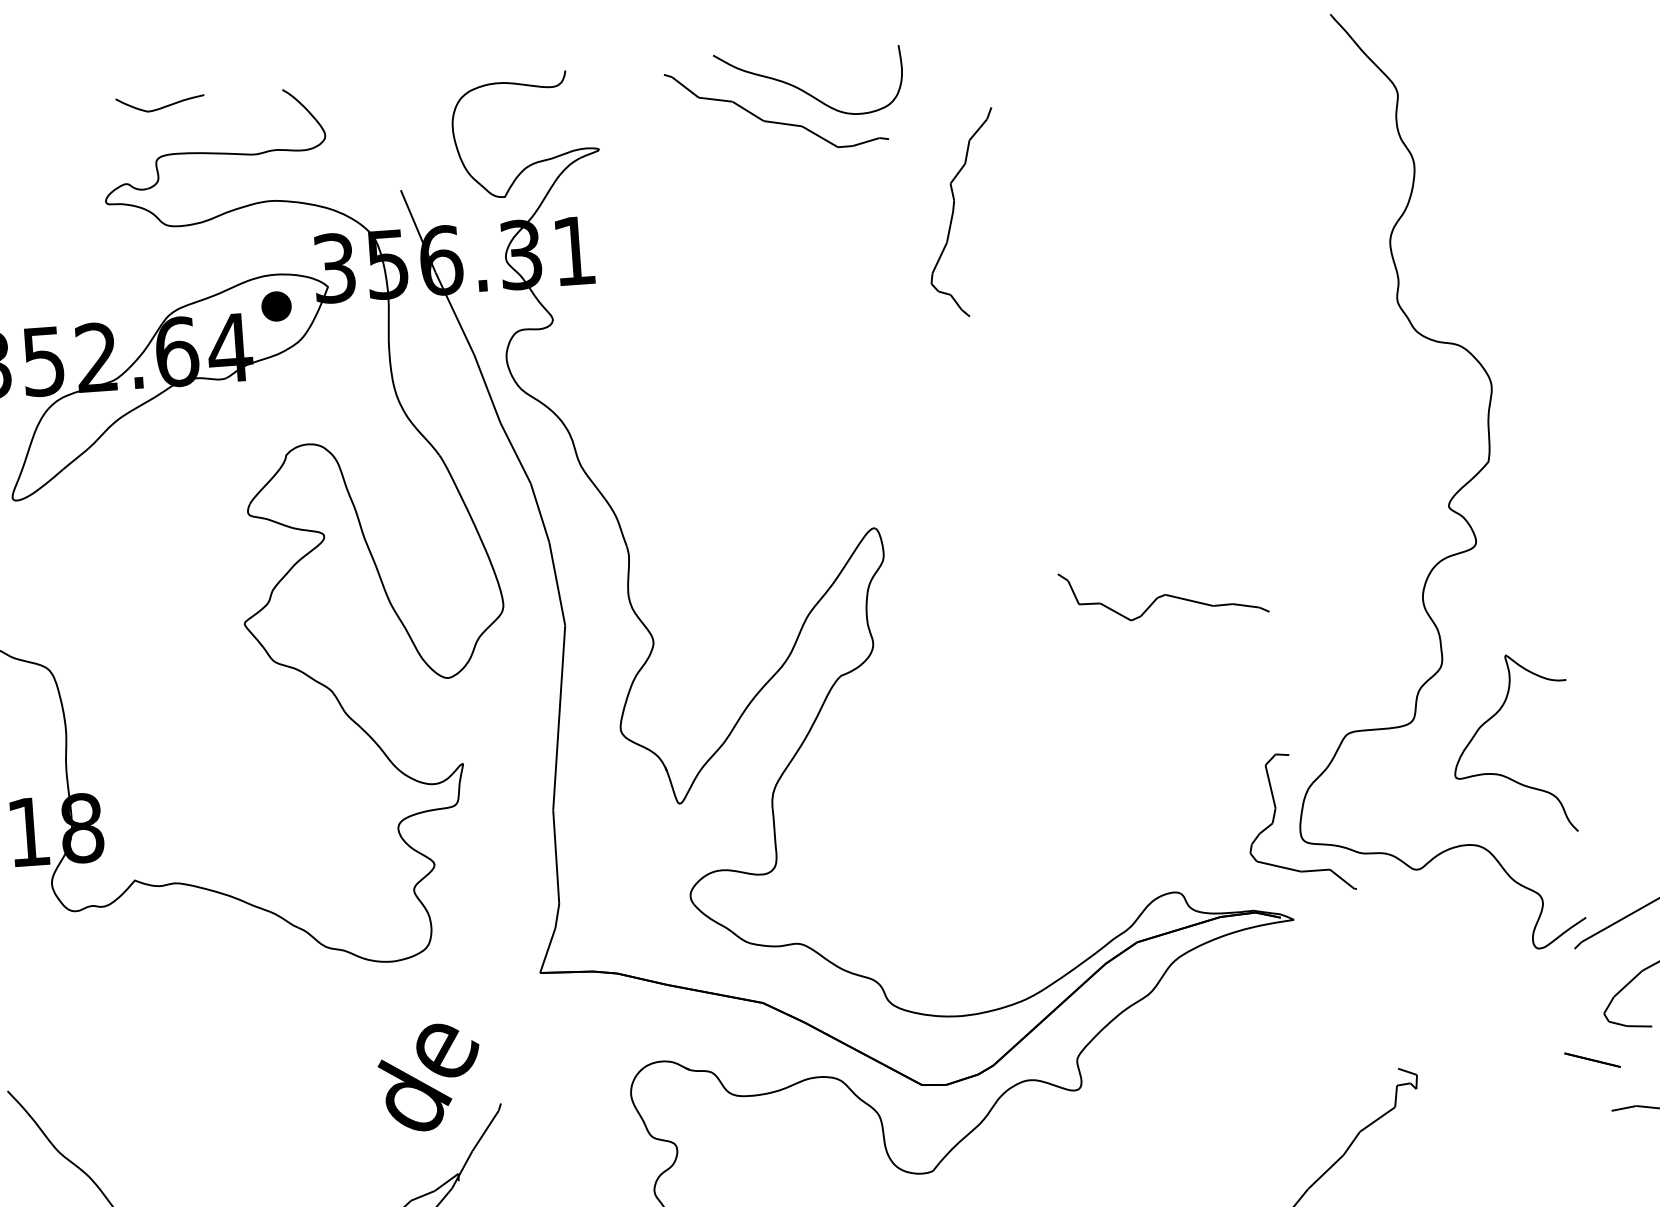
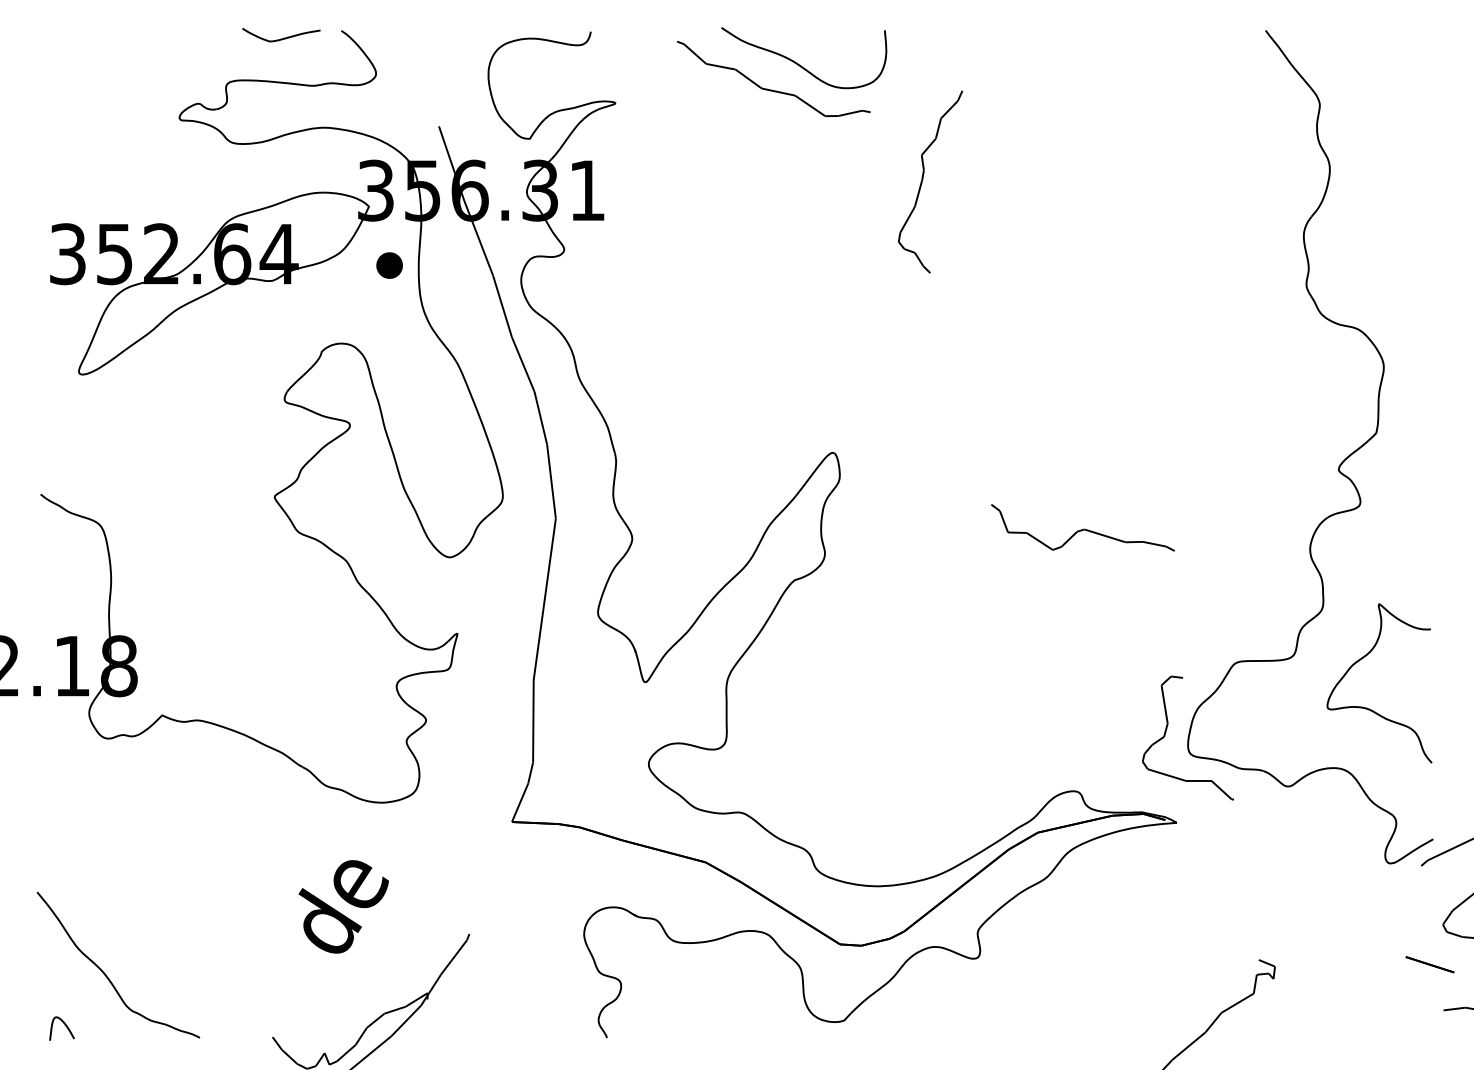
curve: (160, 107) -> (281, 38), moved
part: (276, 306) -> (389, 265), moved
text: (429, 1077) -> (343, 906), moved

